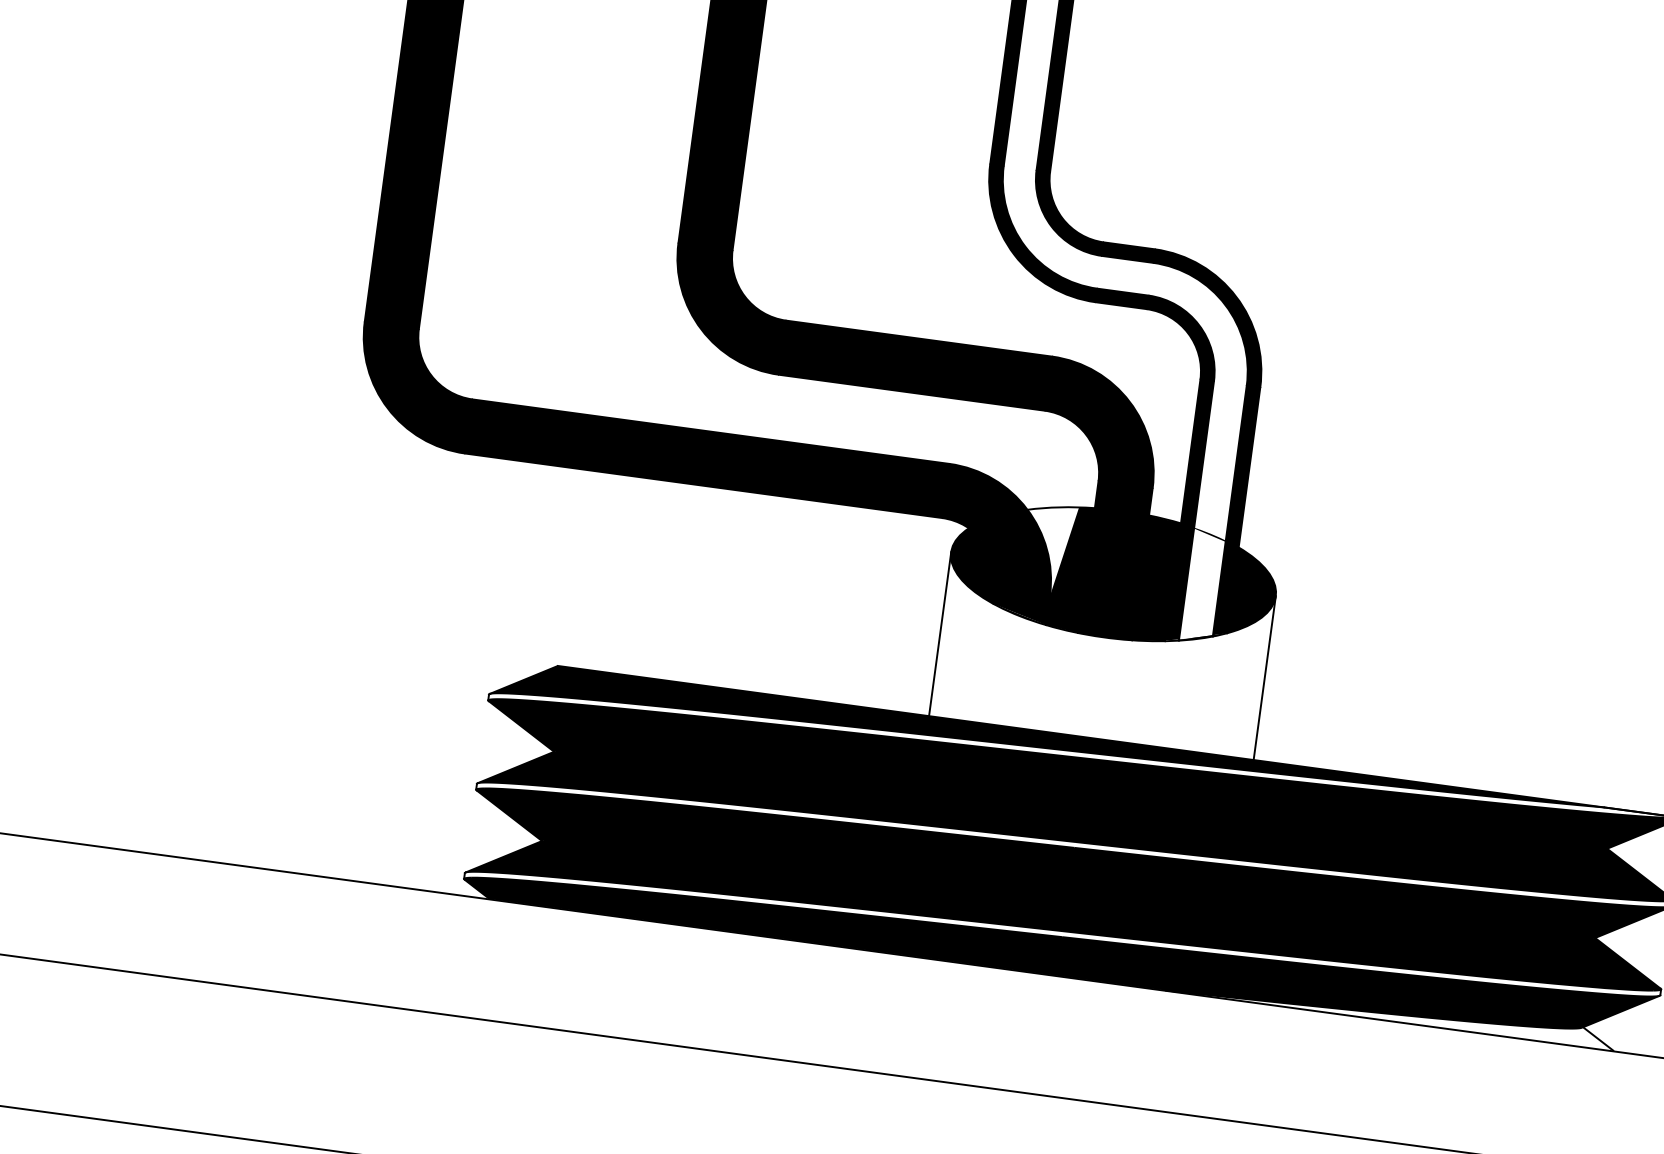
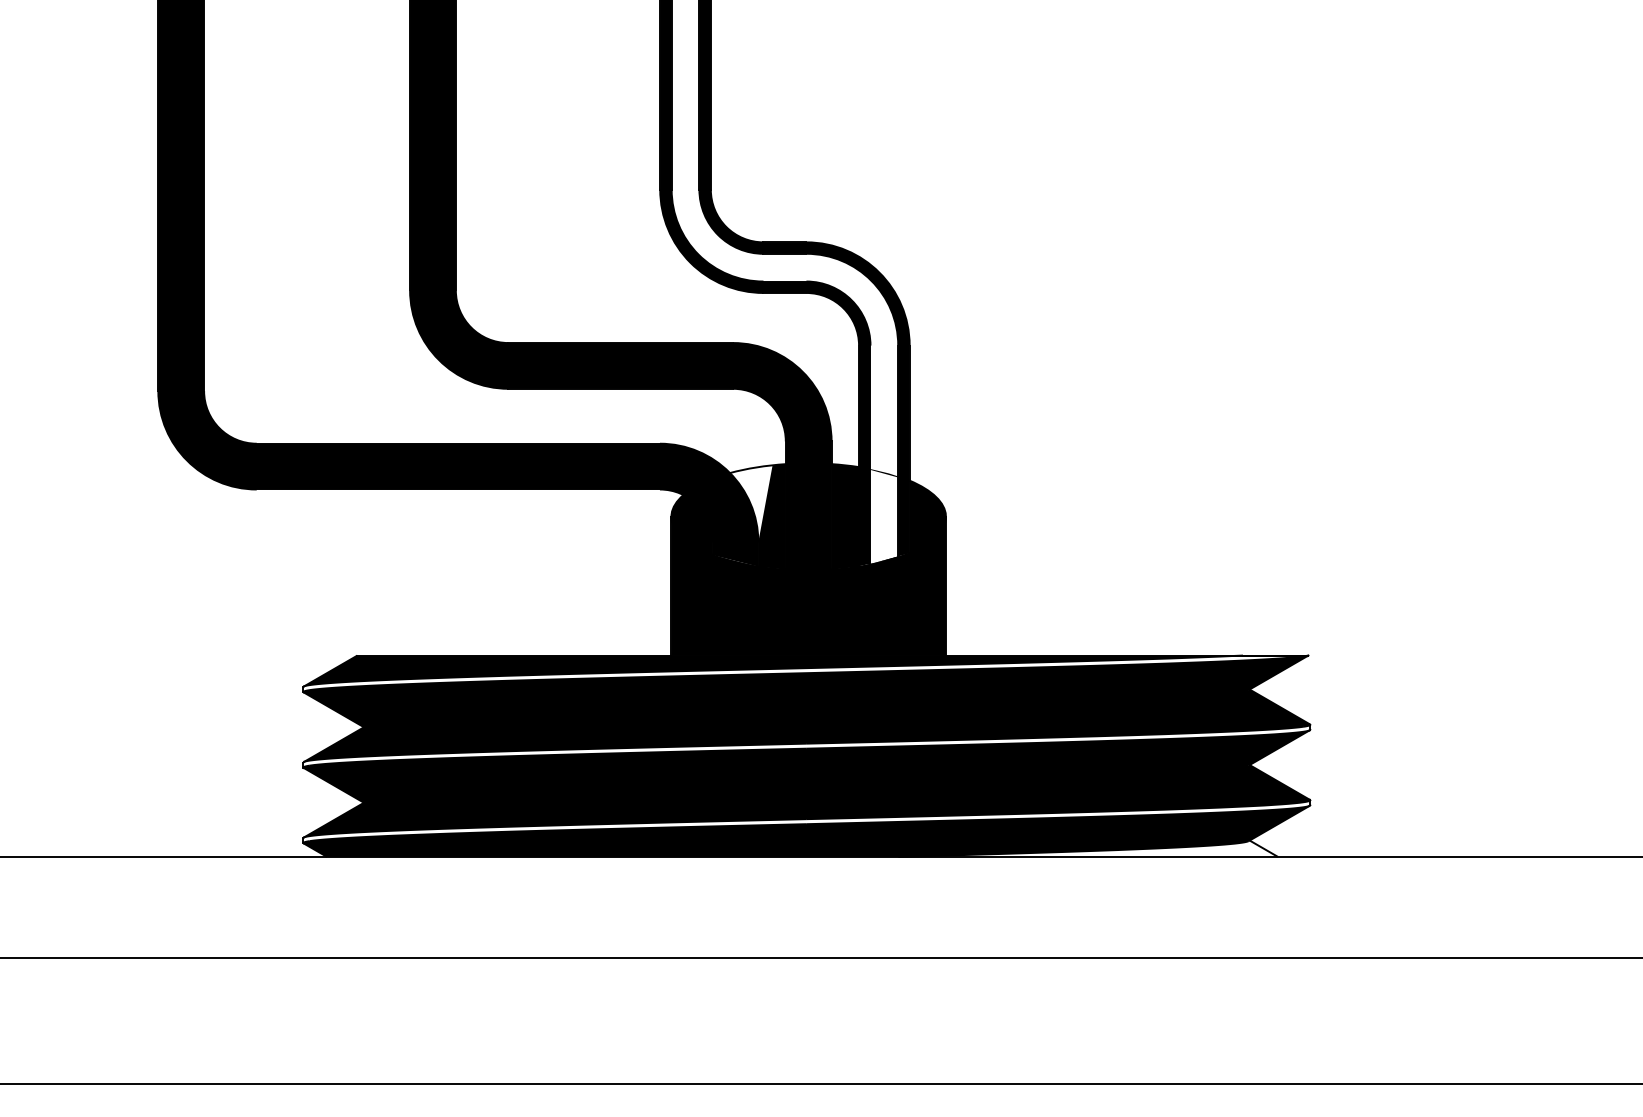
fill: (1102, 655) -> (808, 585), added

